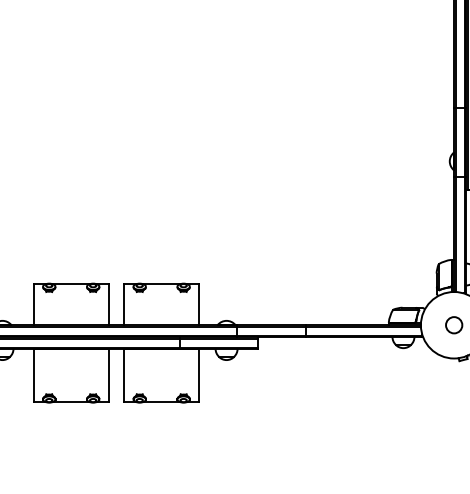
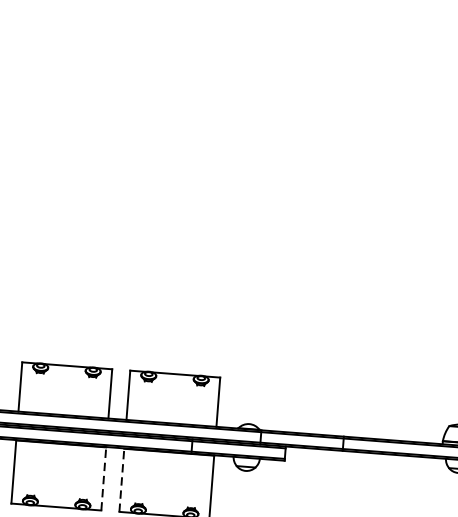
line: (108, 375) -> (103, 478), solid -> dashed
line: (124, 375) -> (122, 479), solid -> dashed

